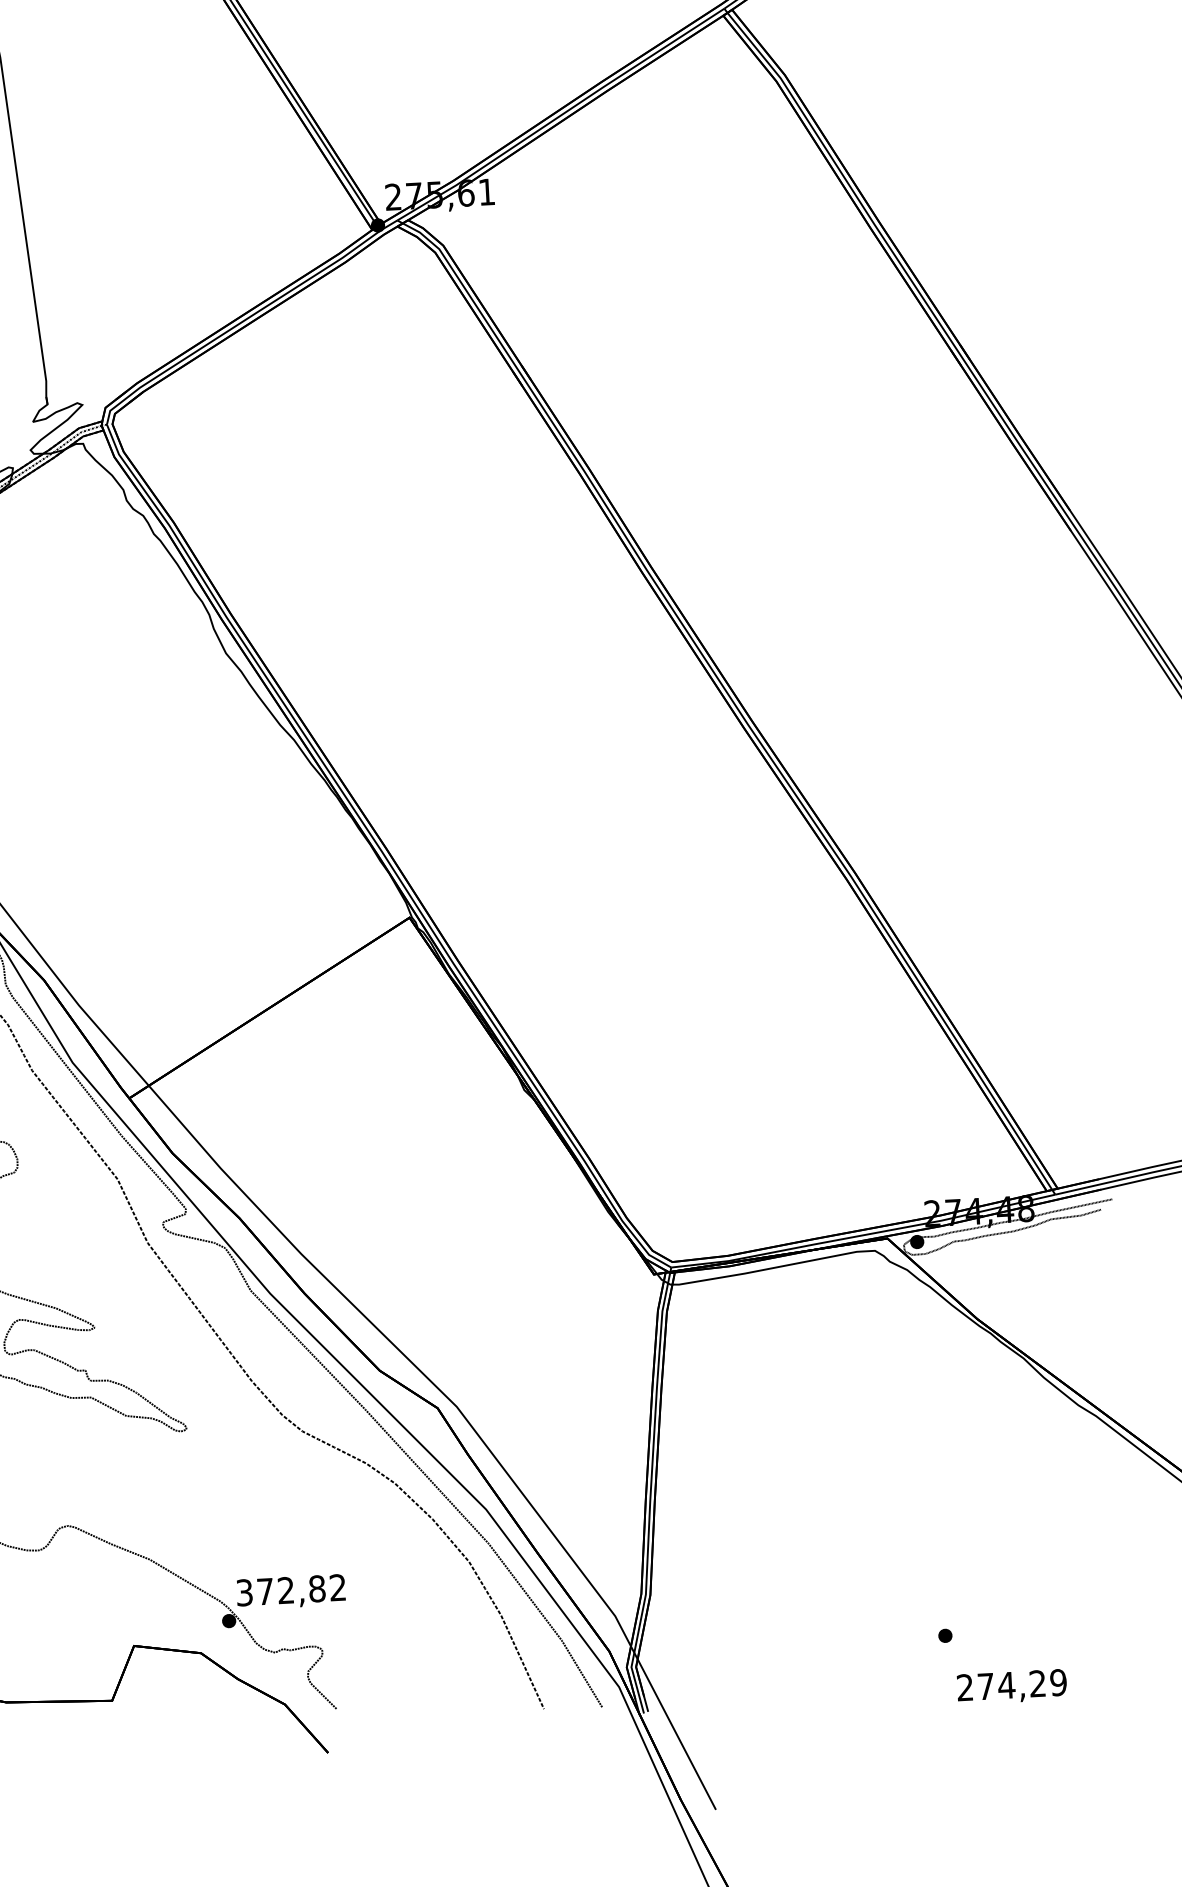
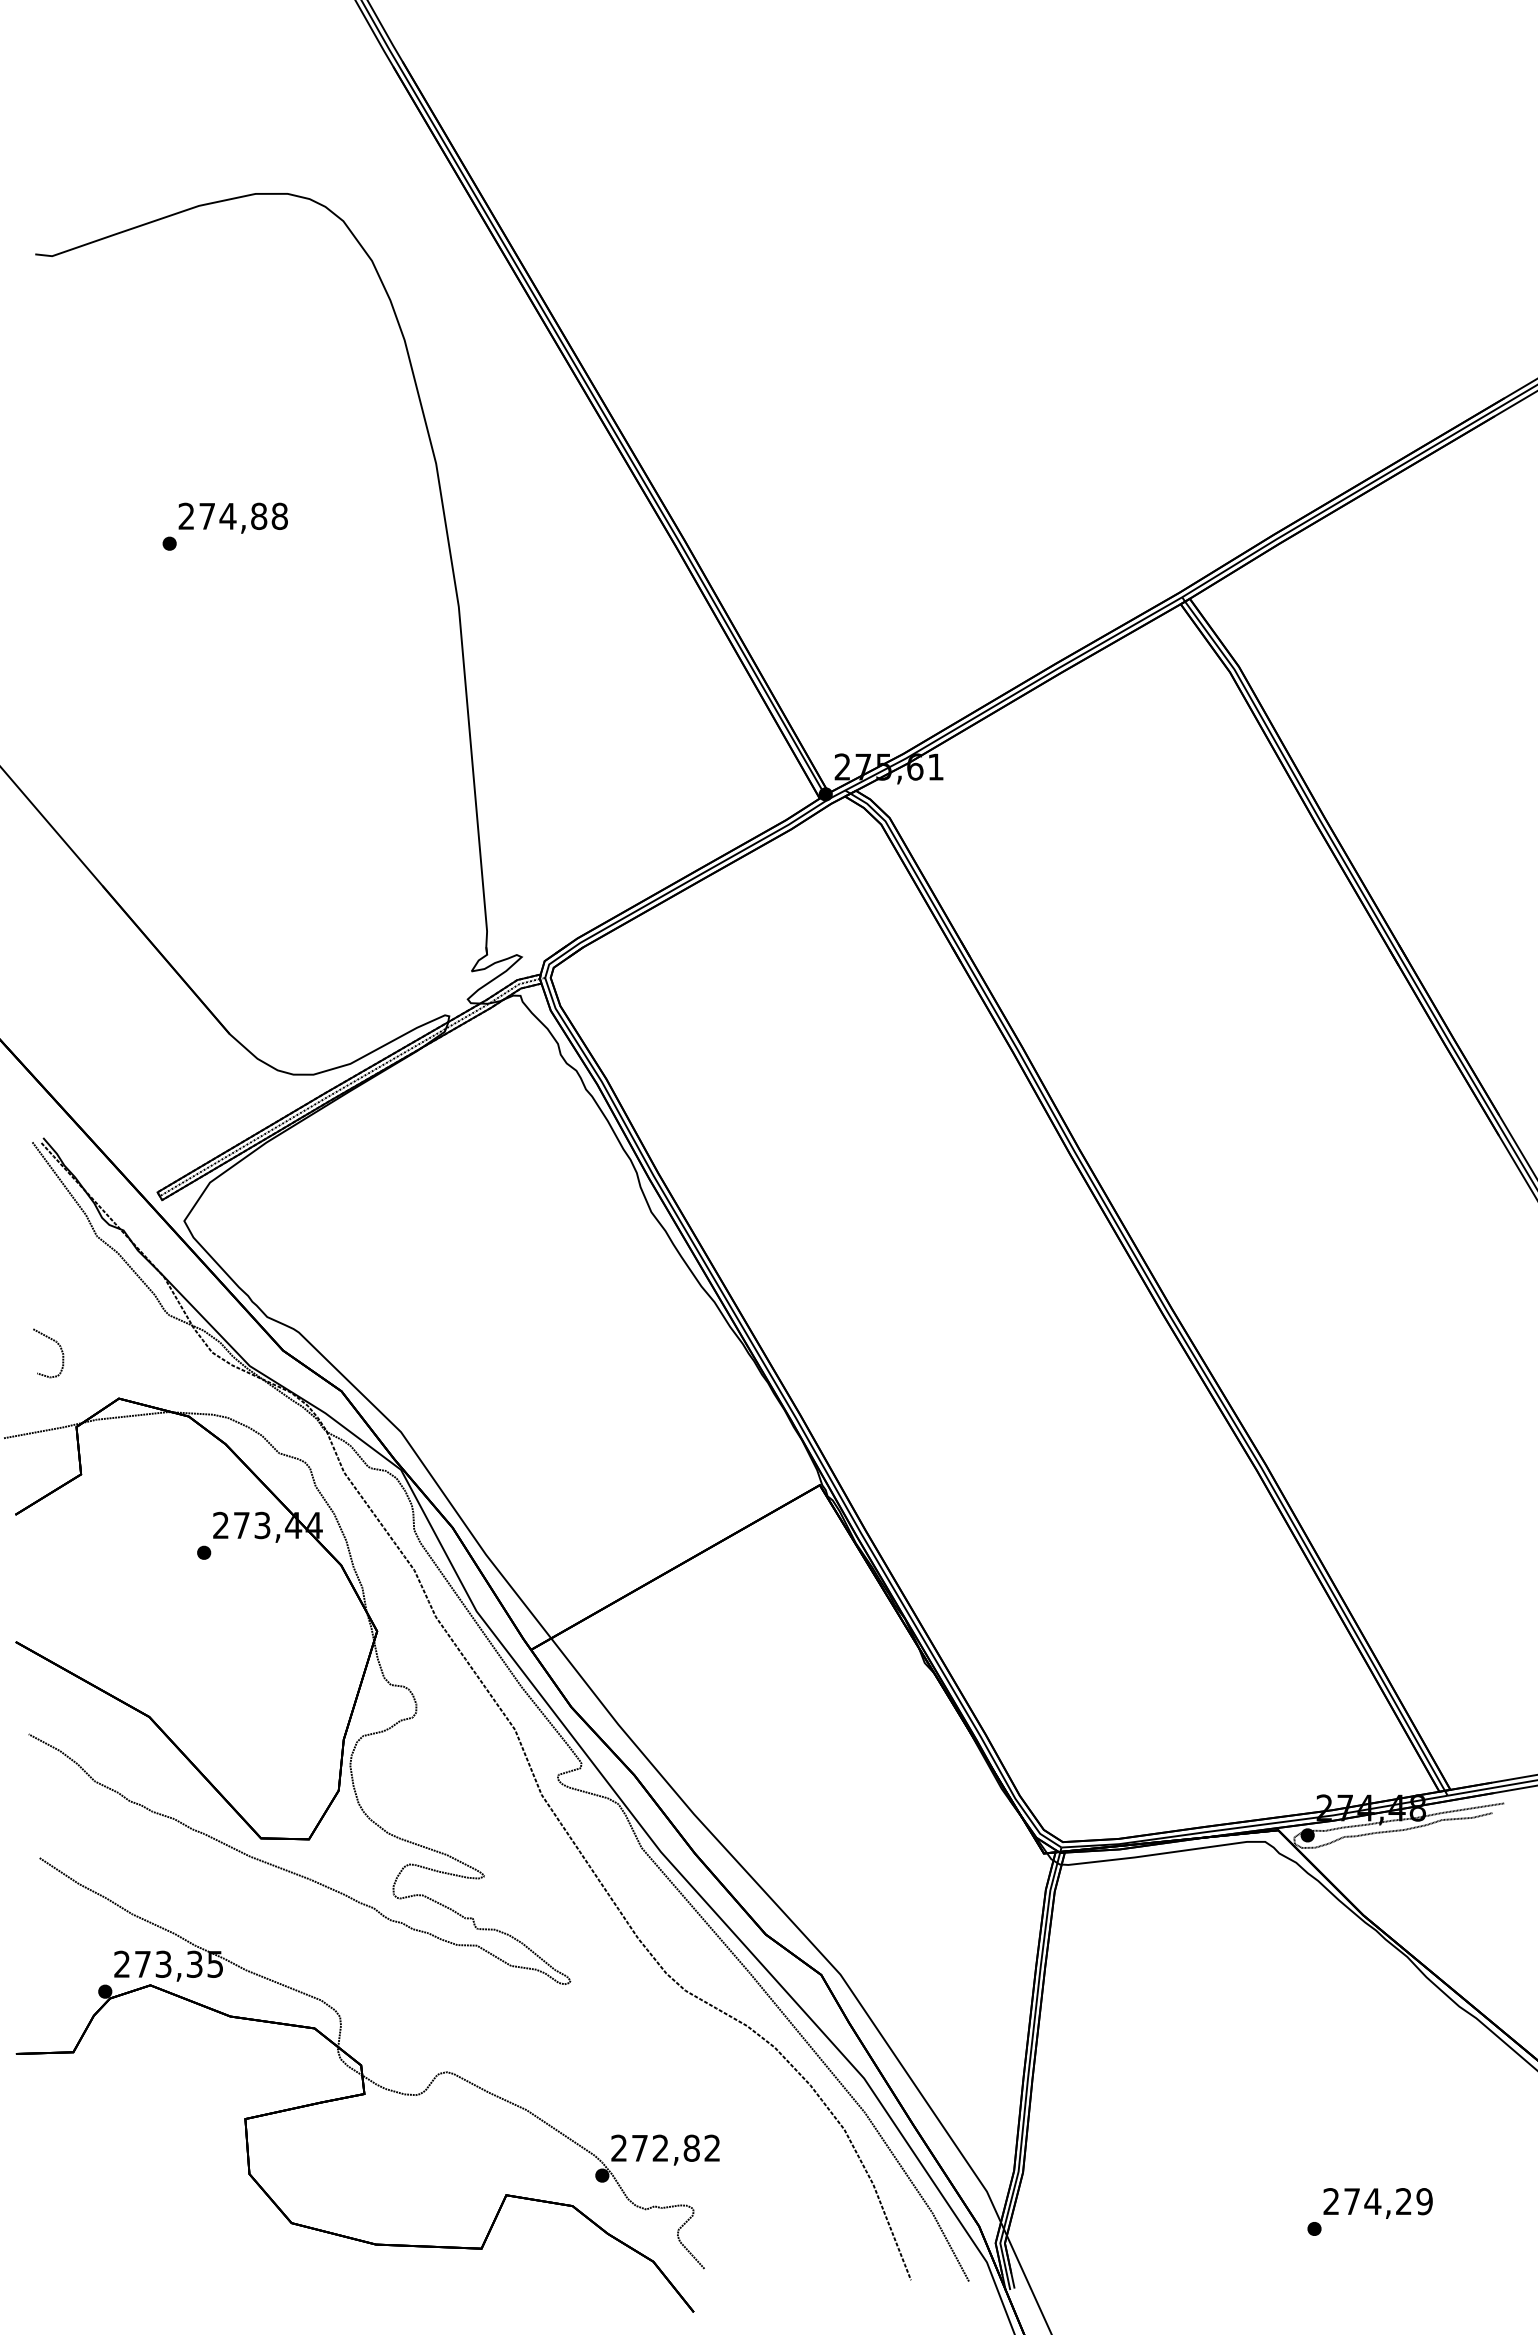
text: (243, 1592) -> (618, 2147), 372,82 -> 272,82
text: (1011, 1687) -> (1377, 2203), moved

